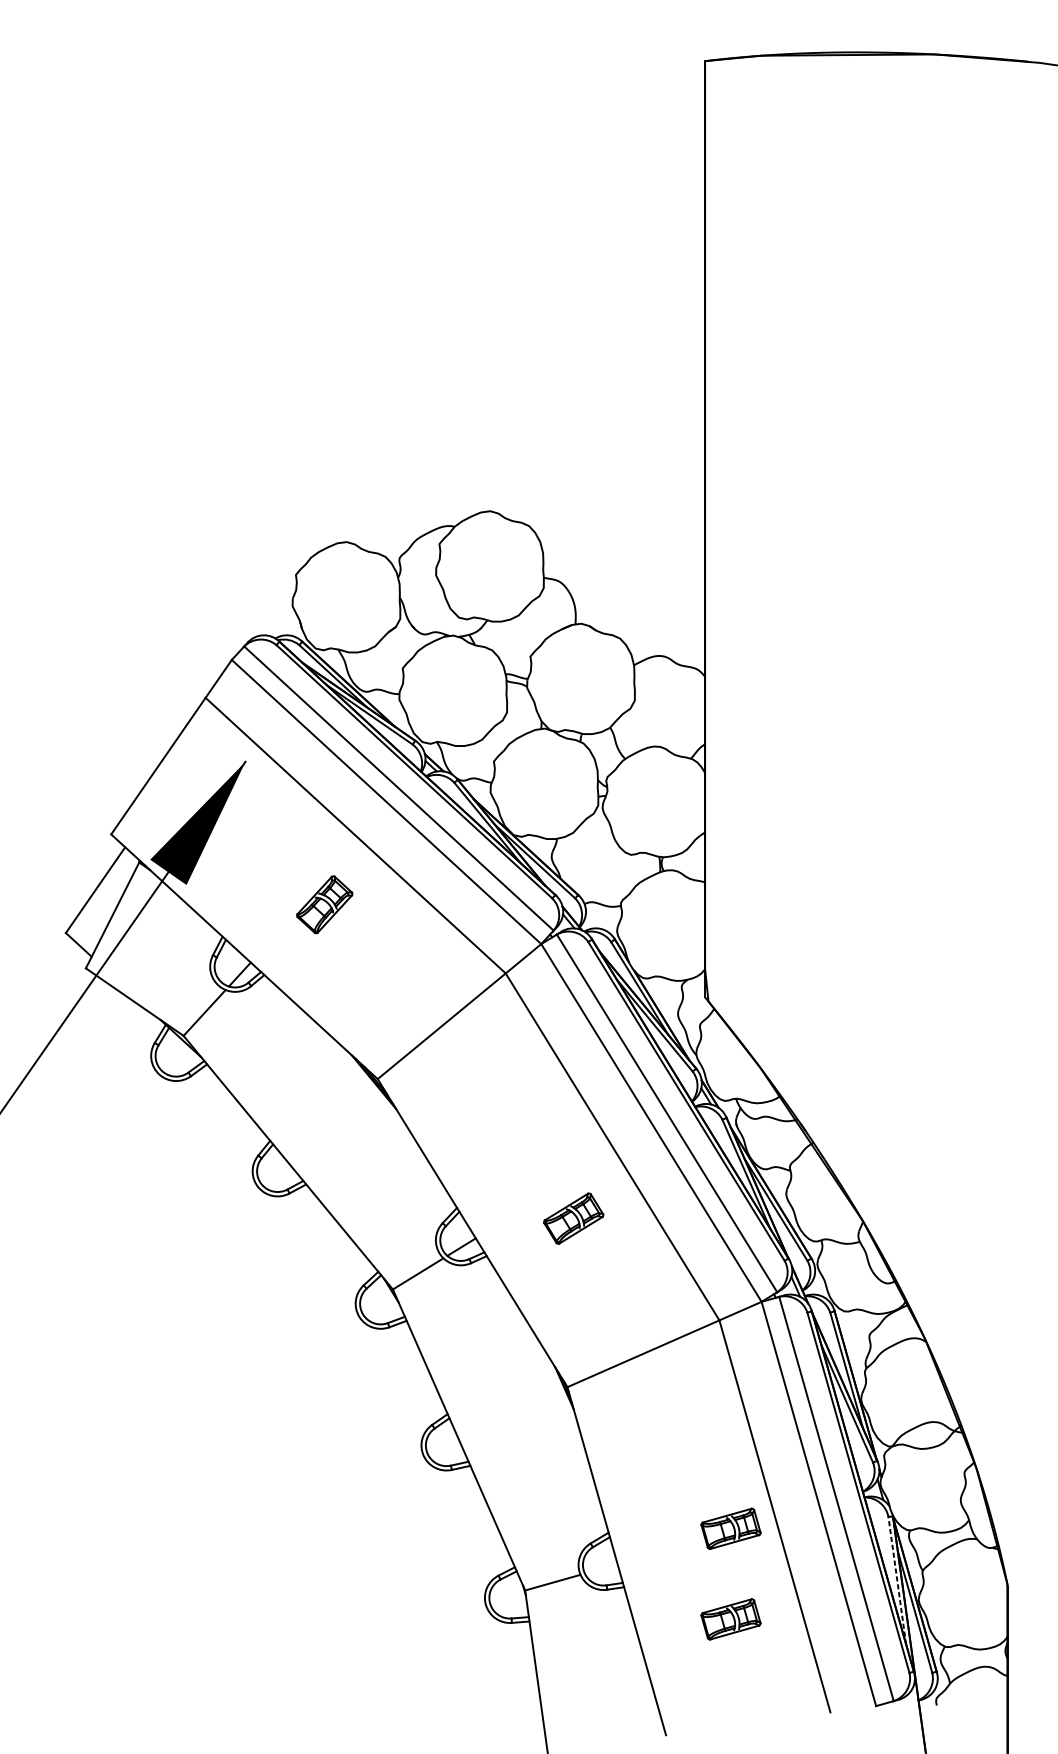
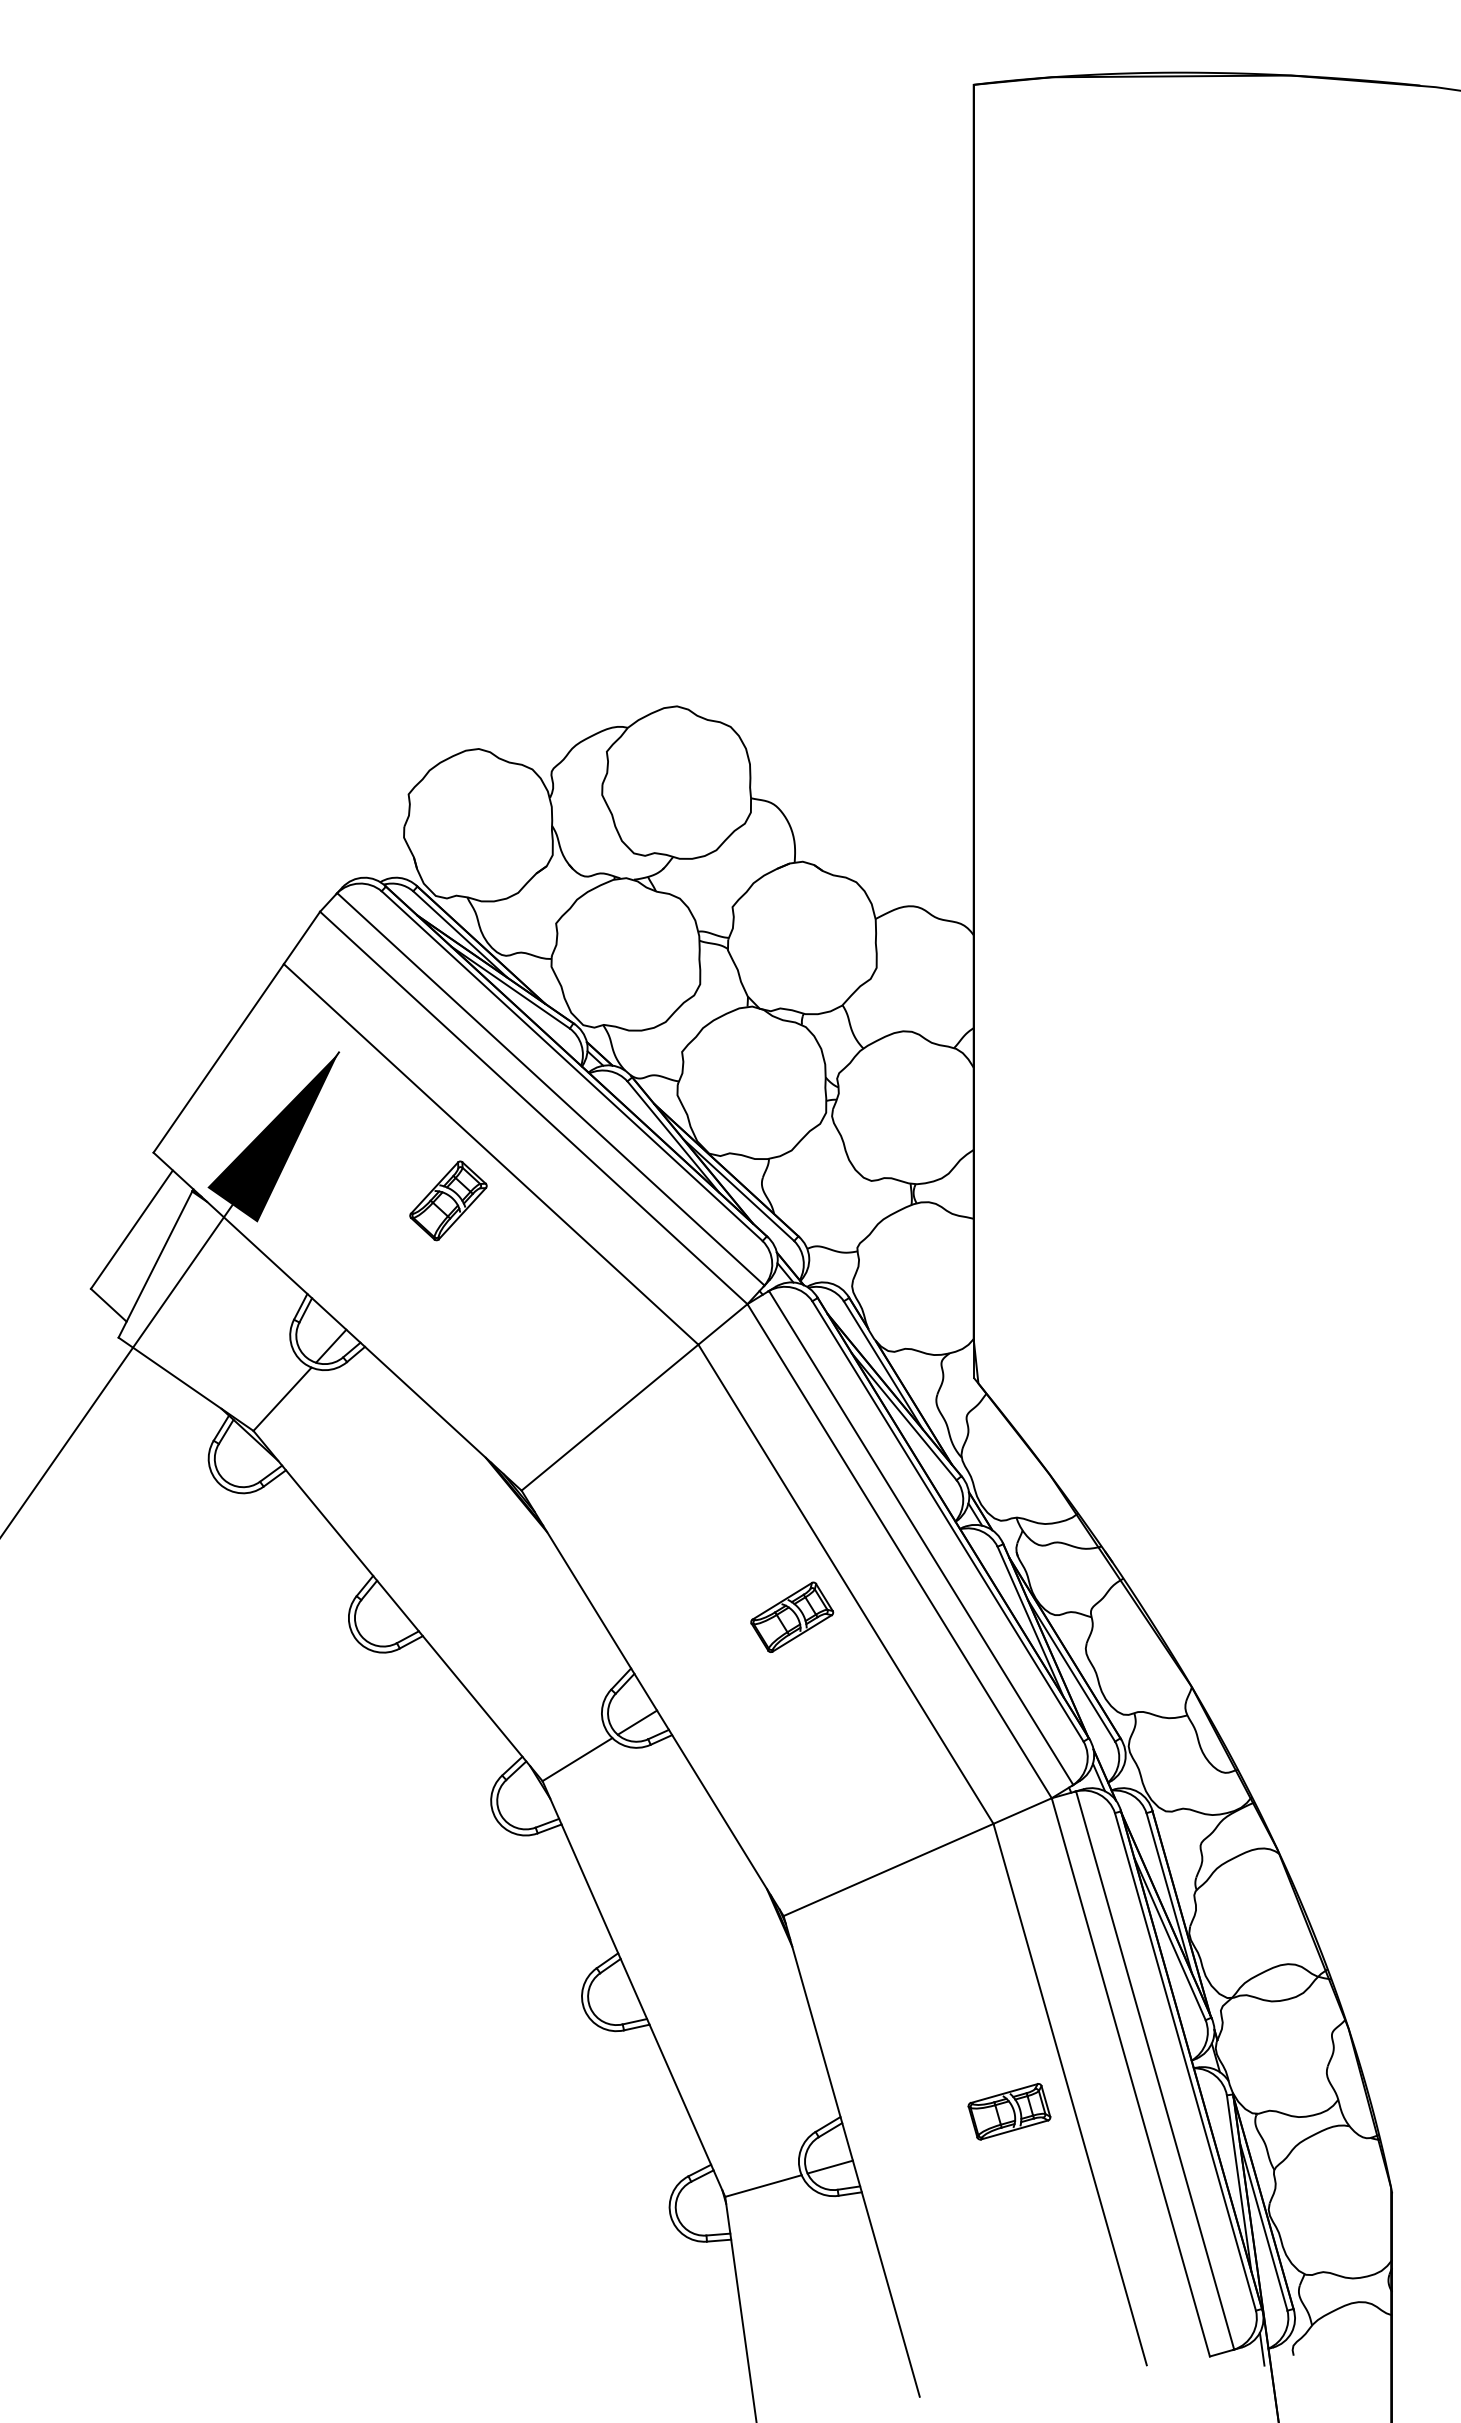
part: (324, 904) -> (448, 1200), moved
part: (573, 1218) -> (792, 1616), moved
line: (600, 1568) -> (829, 2166), added
line: (897, 1580) -> (1239, 2183), dashed -> solid
part: (731, 1619) -> (1009, 2236), removed
line: (913, 1700) -> (1261, 2348), added

